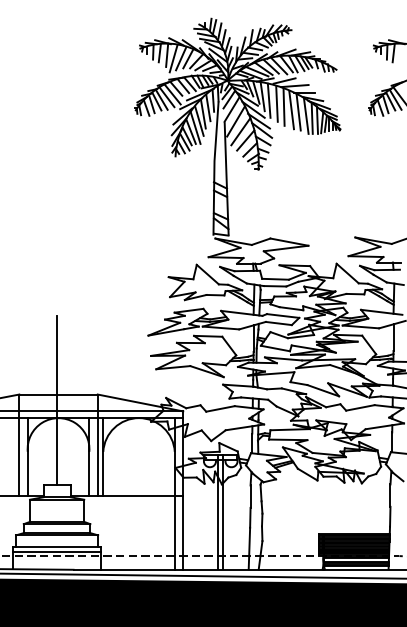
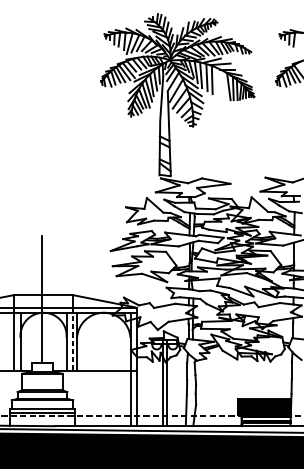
line: (291, 110) -> (217, 82), removed
line: (298, 112) -> (223, 84), removed
line: (97, 454) -> (72, 339), solid -> dashed

